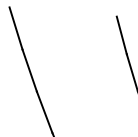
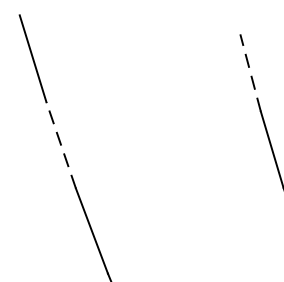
line: (121, 34) -> (249, 71), solid -> dashed
line: (29, 70) -> (60, 145), solid -> dashed

